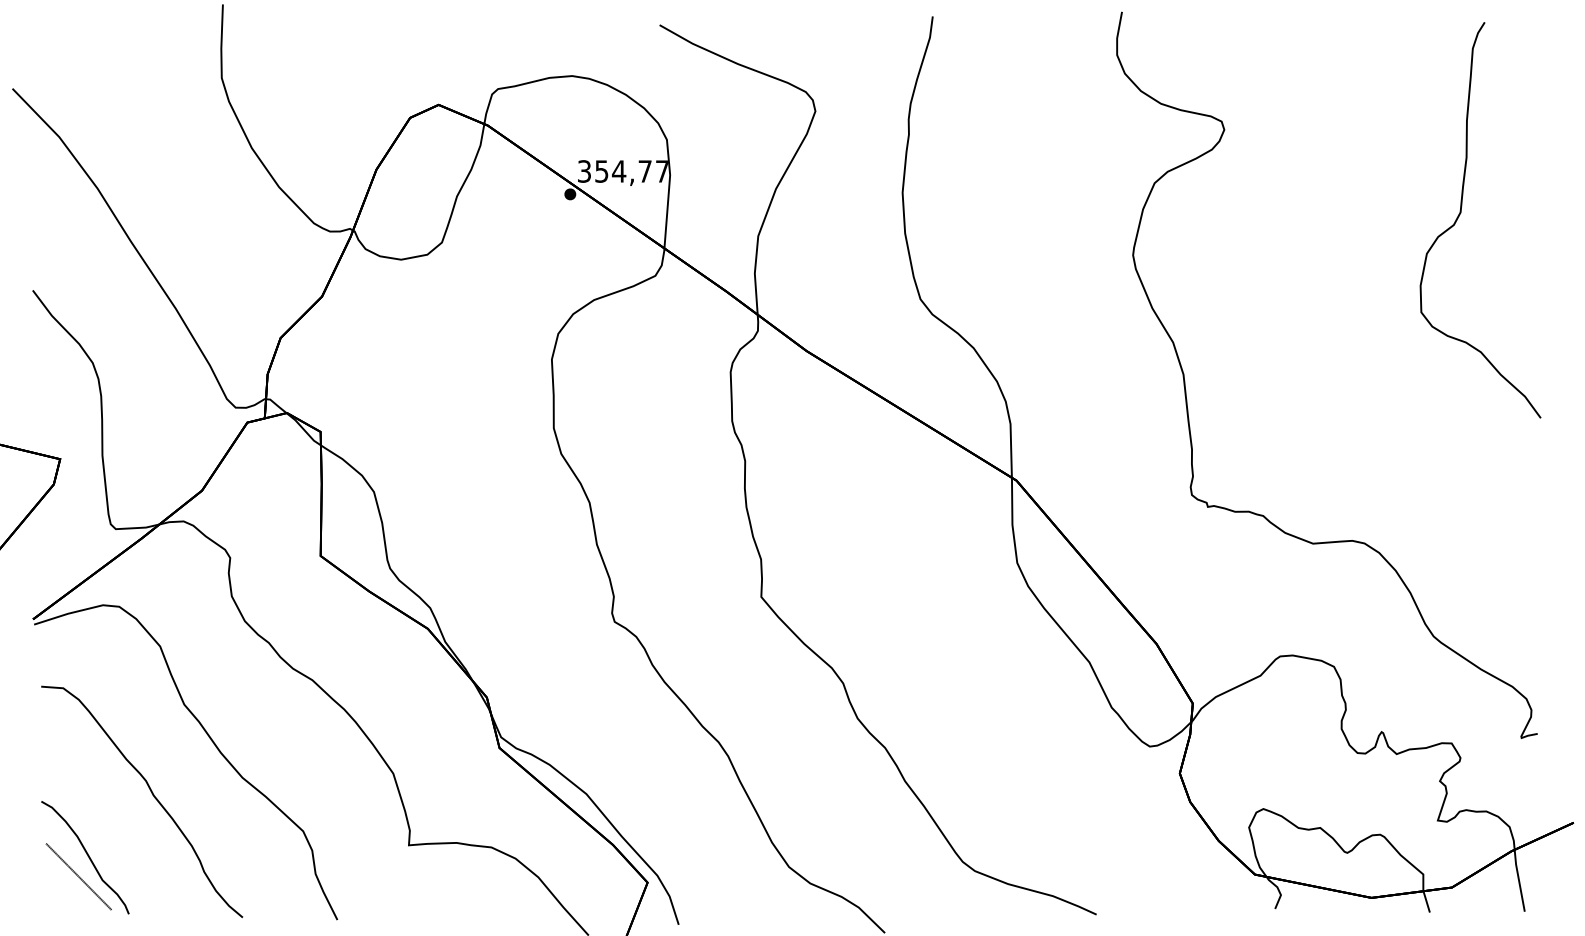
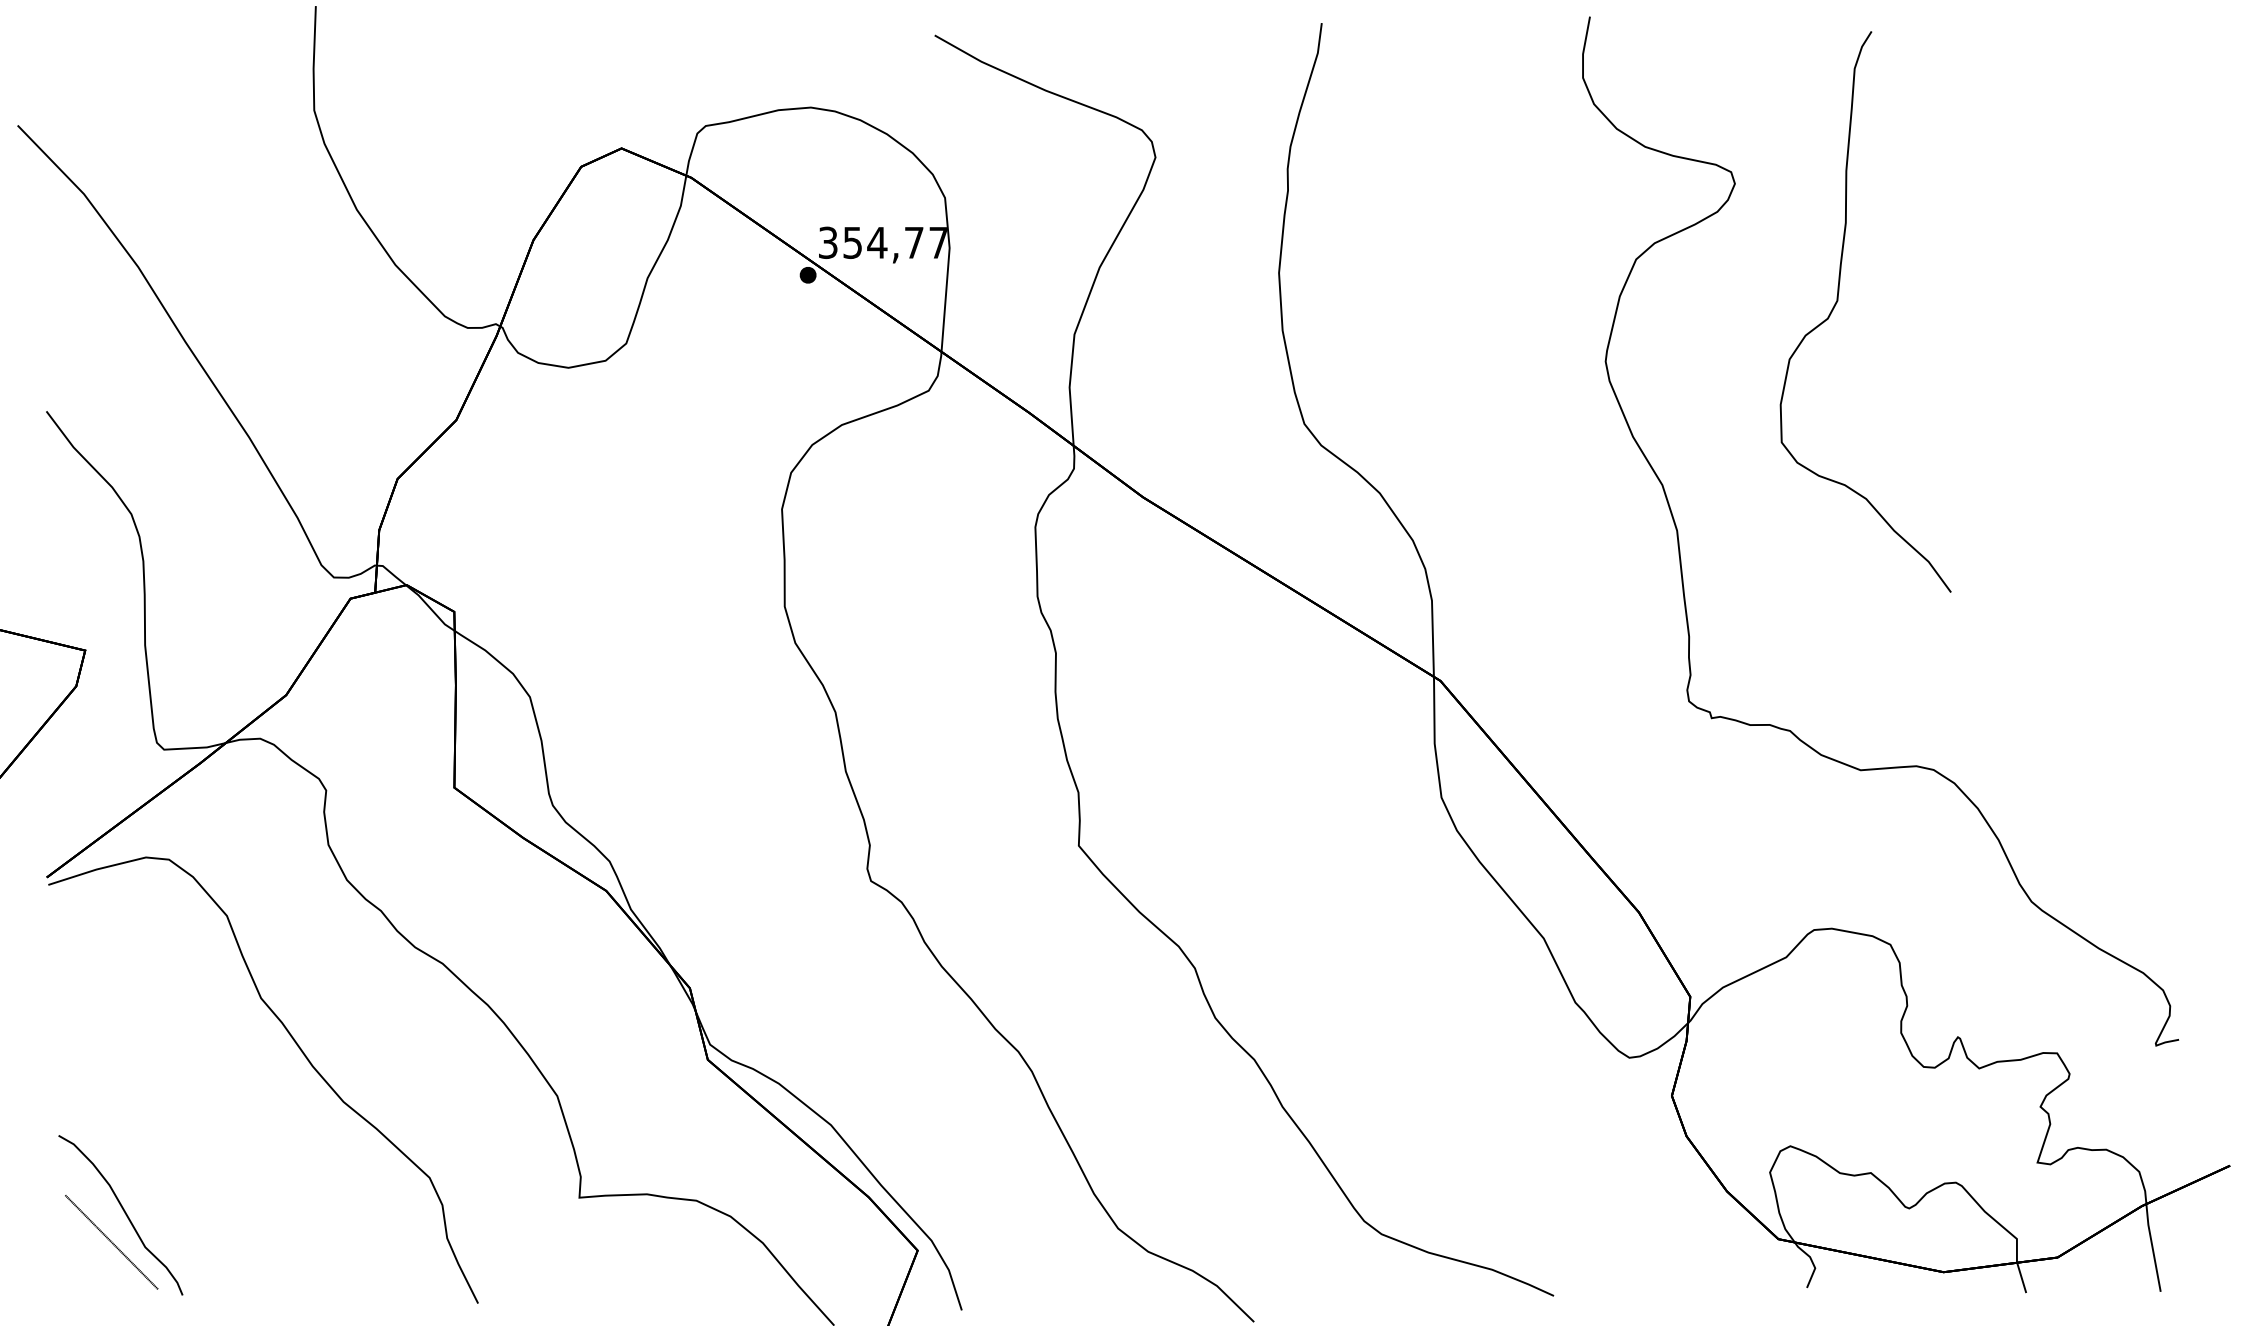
curve: (1461, 213) -> (1838, 302), moved
curve: (152, 795) -> (216, 1127), removed

